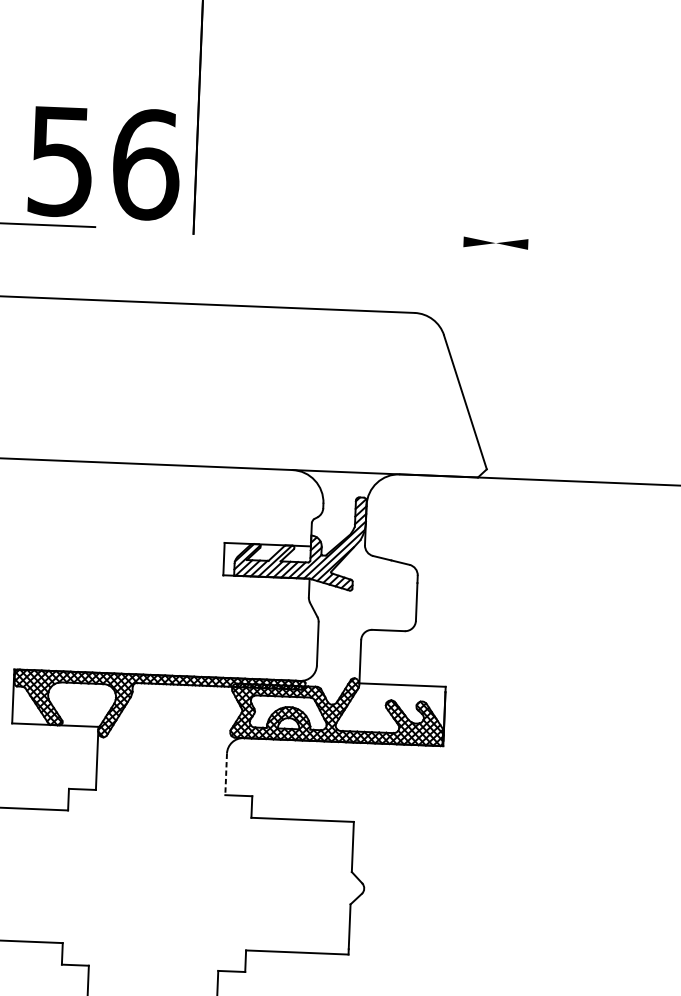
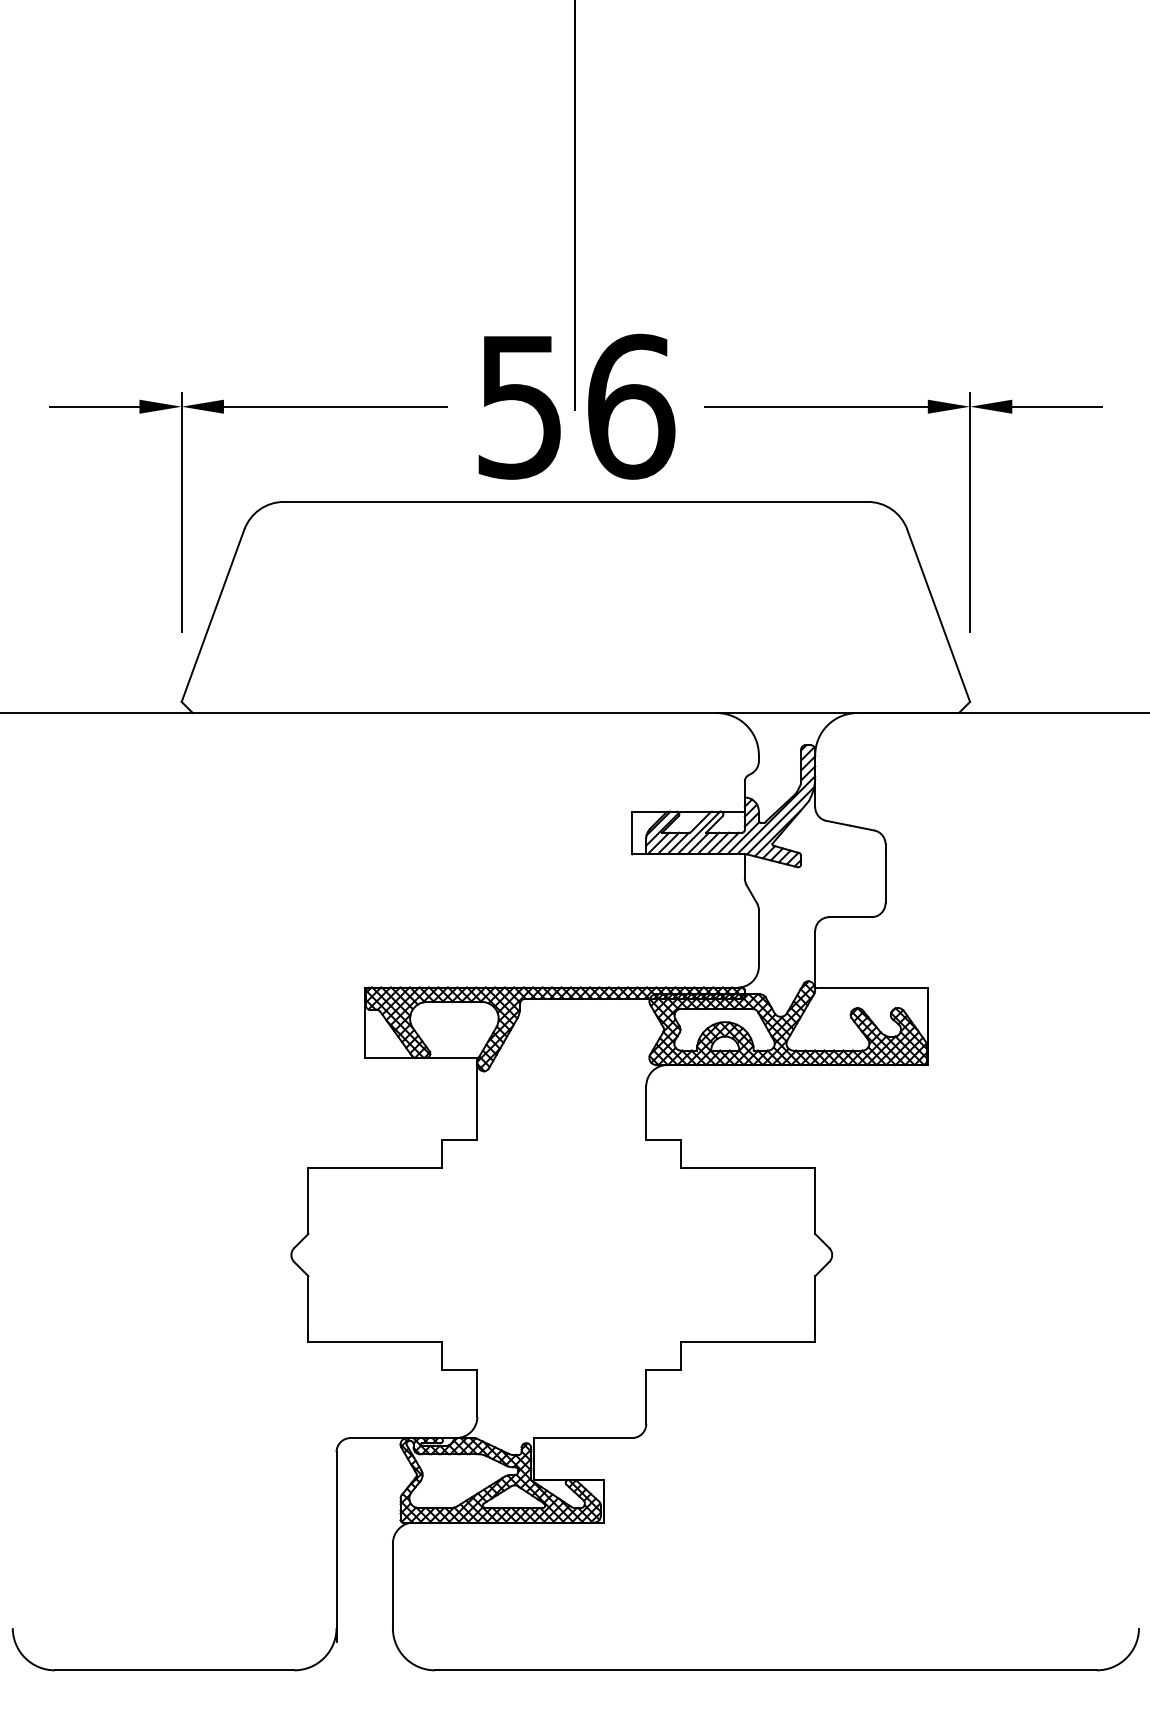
text: (104, 162) -> (576, 406), moved
line: (377, 238) -> (815, 406), added
line: (562, 245) -> (1056, 406), added
line: (493, 323) -> (970, 511), added
line: (226, 774) -> (646, 1113), dashed -> solid

